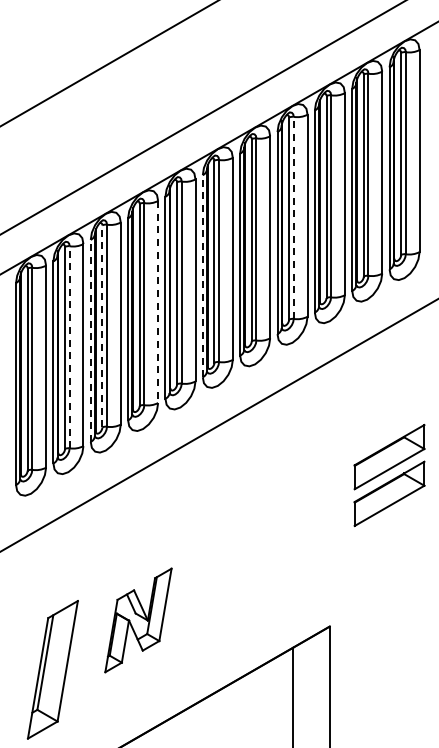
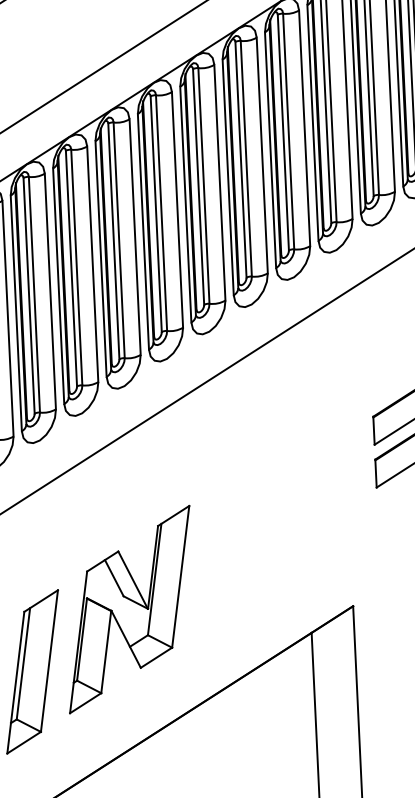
line: (293, 217) -> (288, 131), dashed -> solid
line: (202, 275) -> (185, 203), dashed -> solid
line: (158, 302) -> (135, 237), dashed -> solid
line: (102, 325) -> (71, 267), dashed -> solid
line: (90, 340) -> (58, 285), dashed -> solid
line: (69, 346) -> (34, 293), dashed -> solid
part: (138, 620) -> (129, 609), size x1.67

